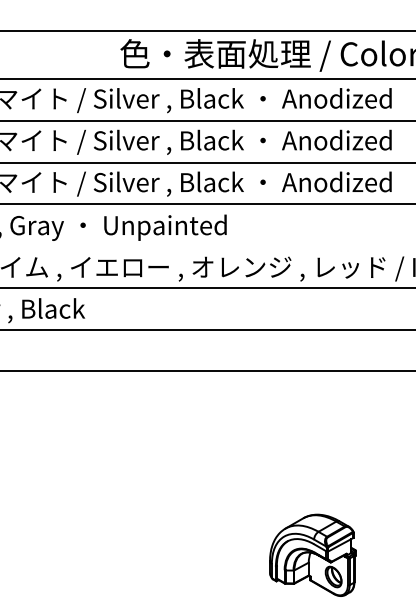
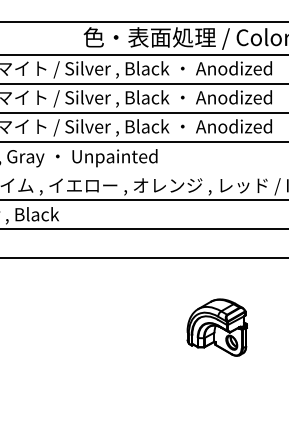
part: (311, 555) -> (216, 327), moved

